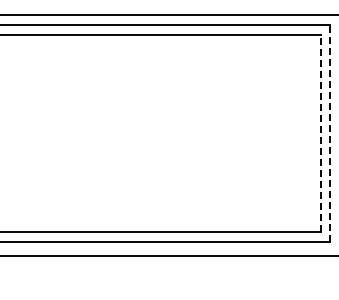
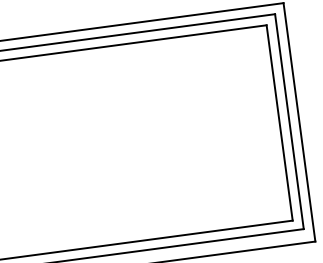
line: (320, 133) -> (279, 122), dashed -> solid
line: (330, 133) -> (289, 121), dashed -> solid

